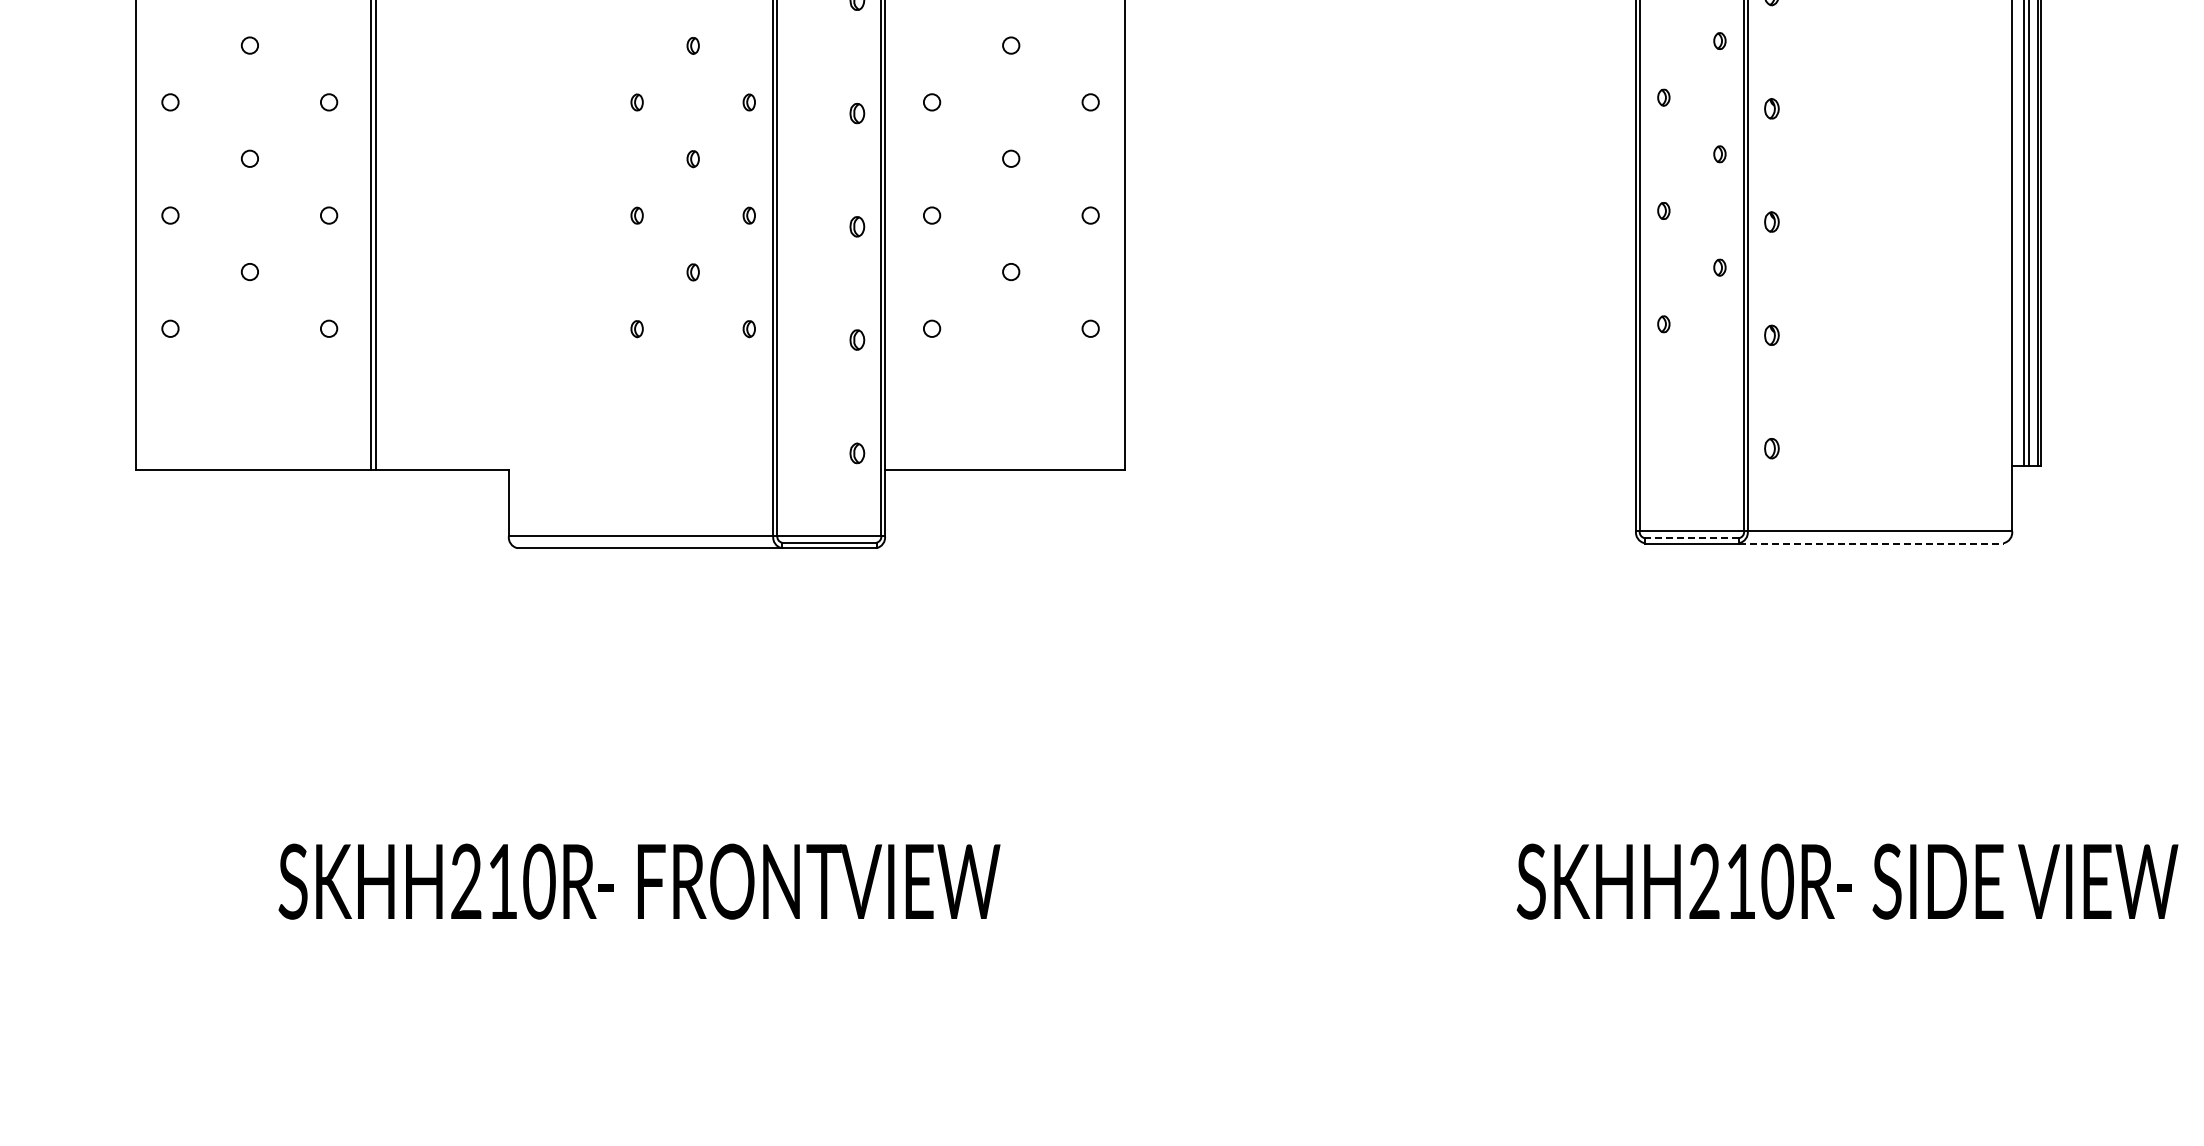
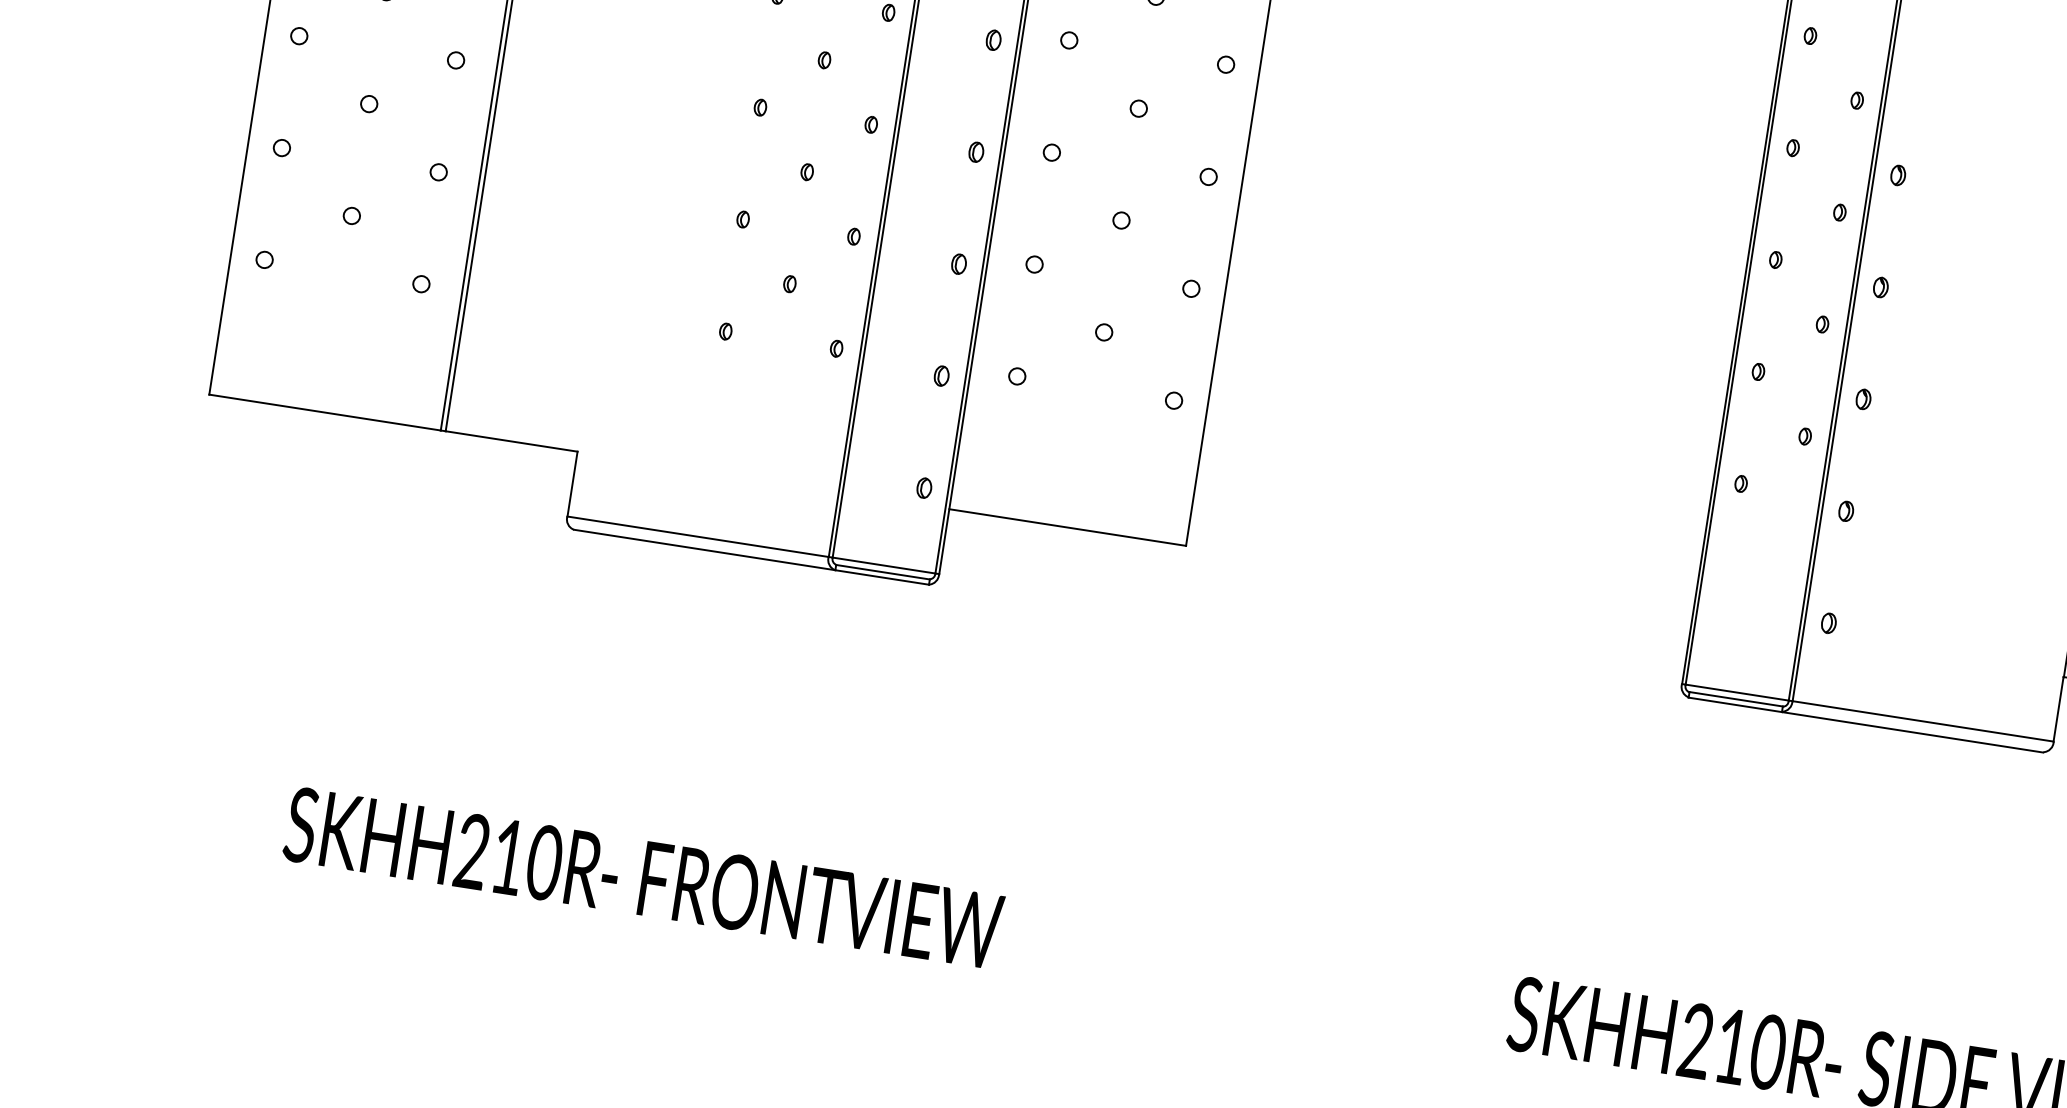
line: (1691, 537) -> (1735, 698), dashed -> solid
line: (1871, 543) -> (1912, 732), dashed -> solid

